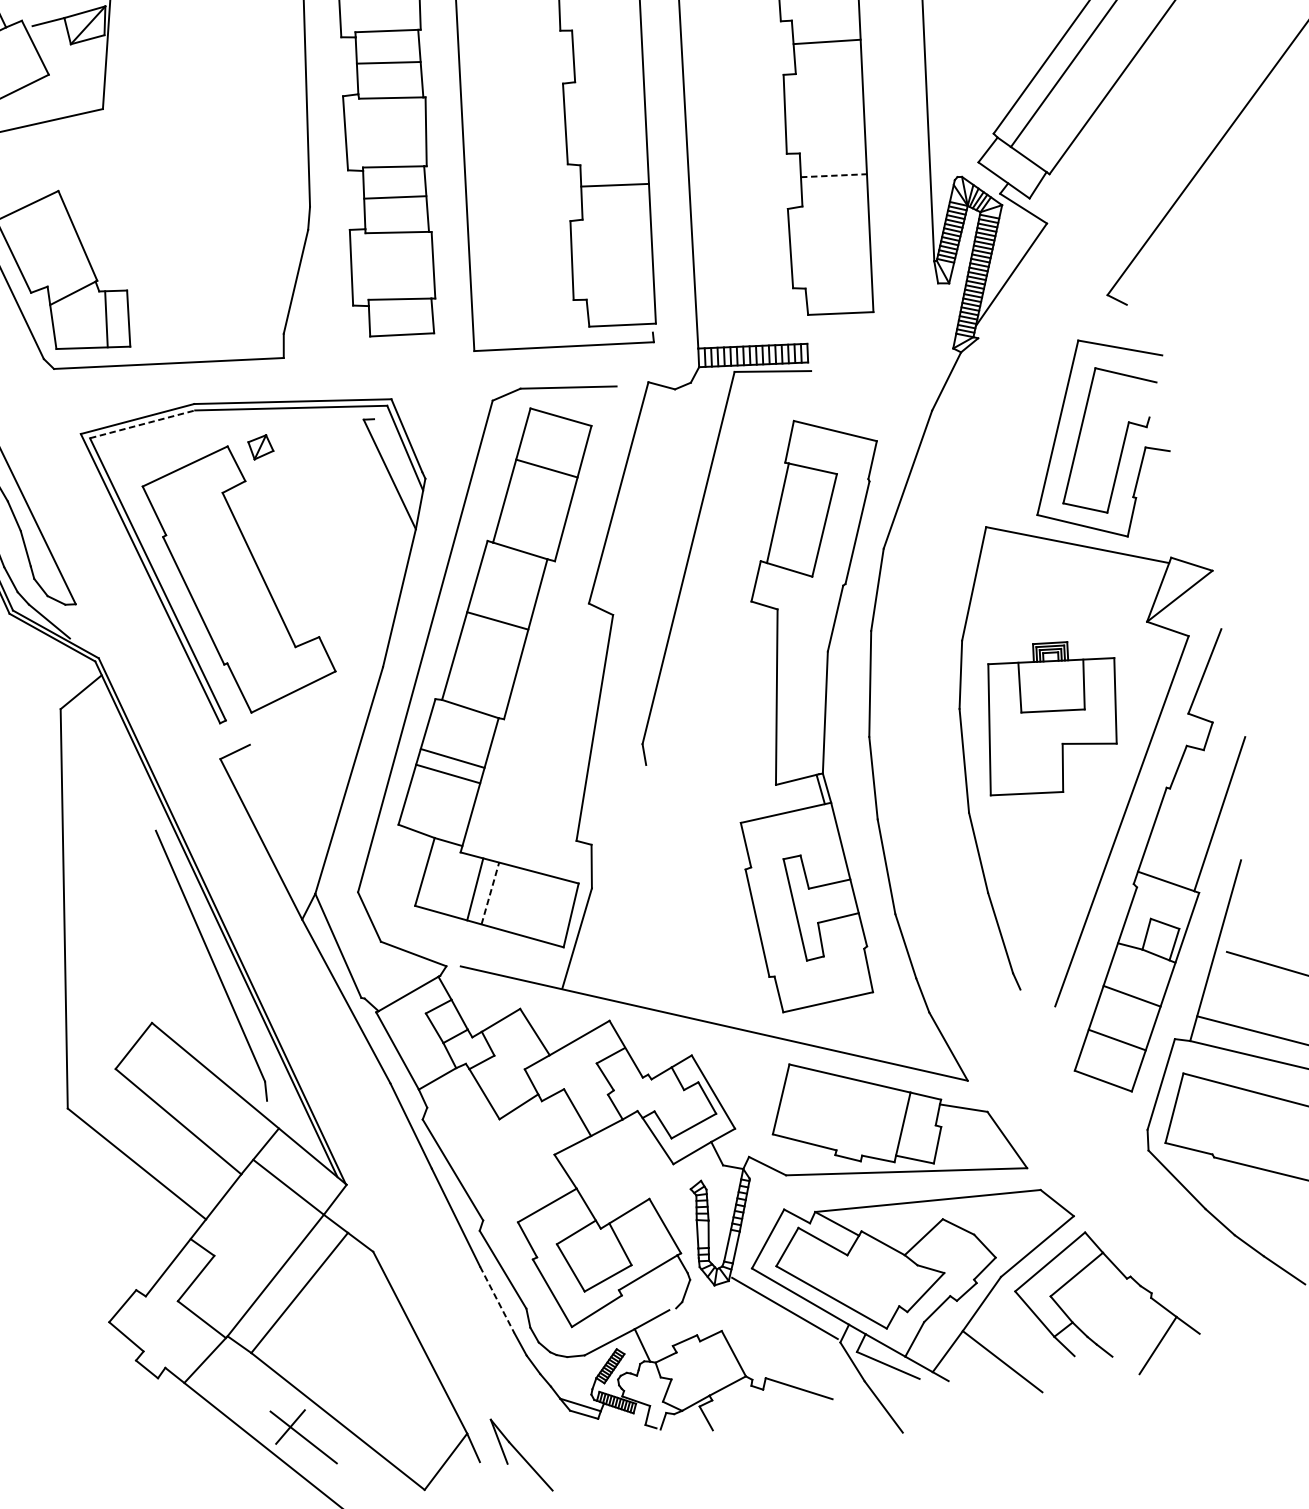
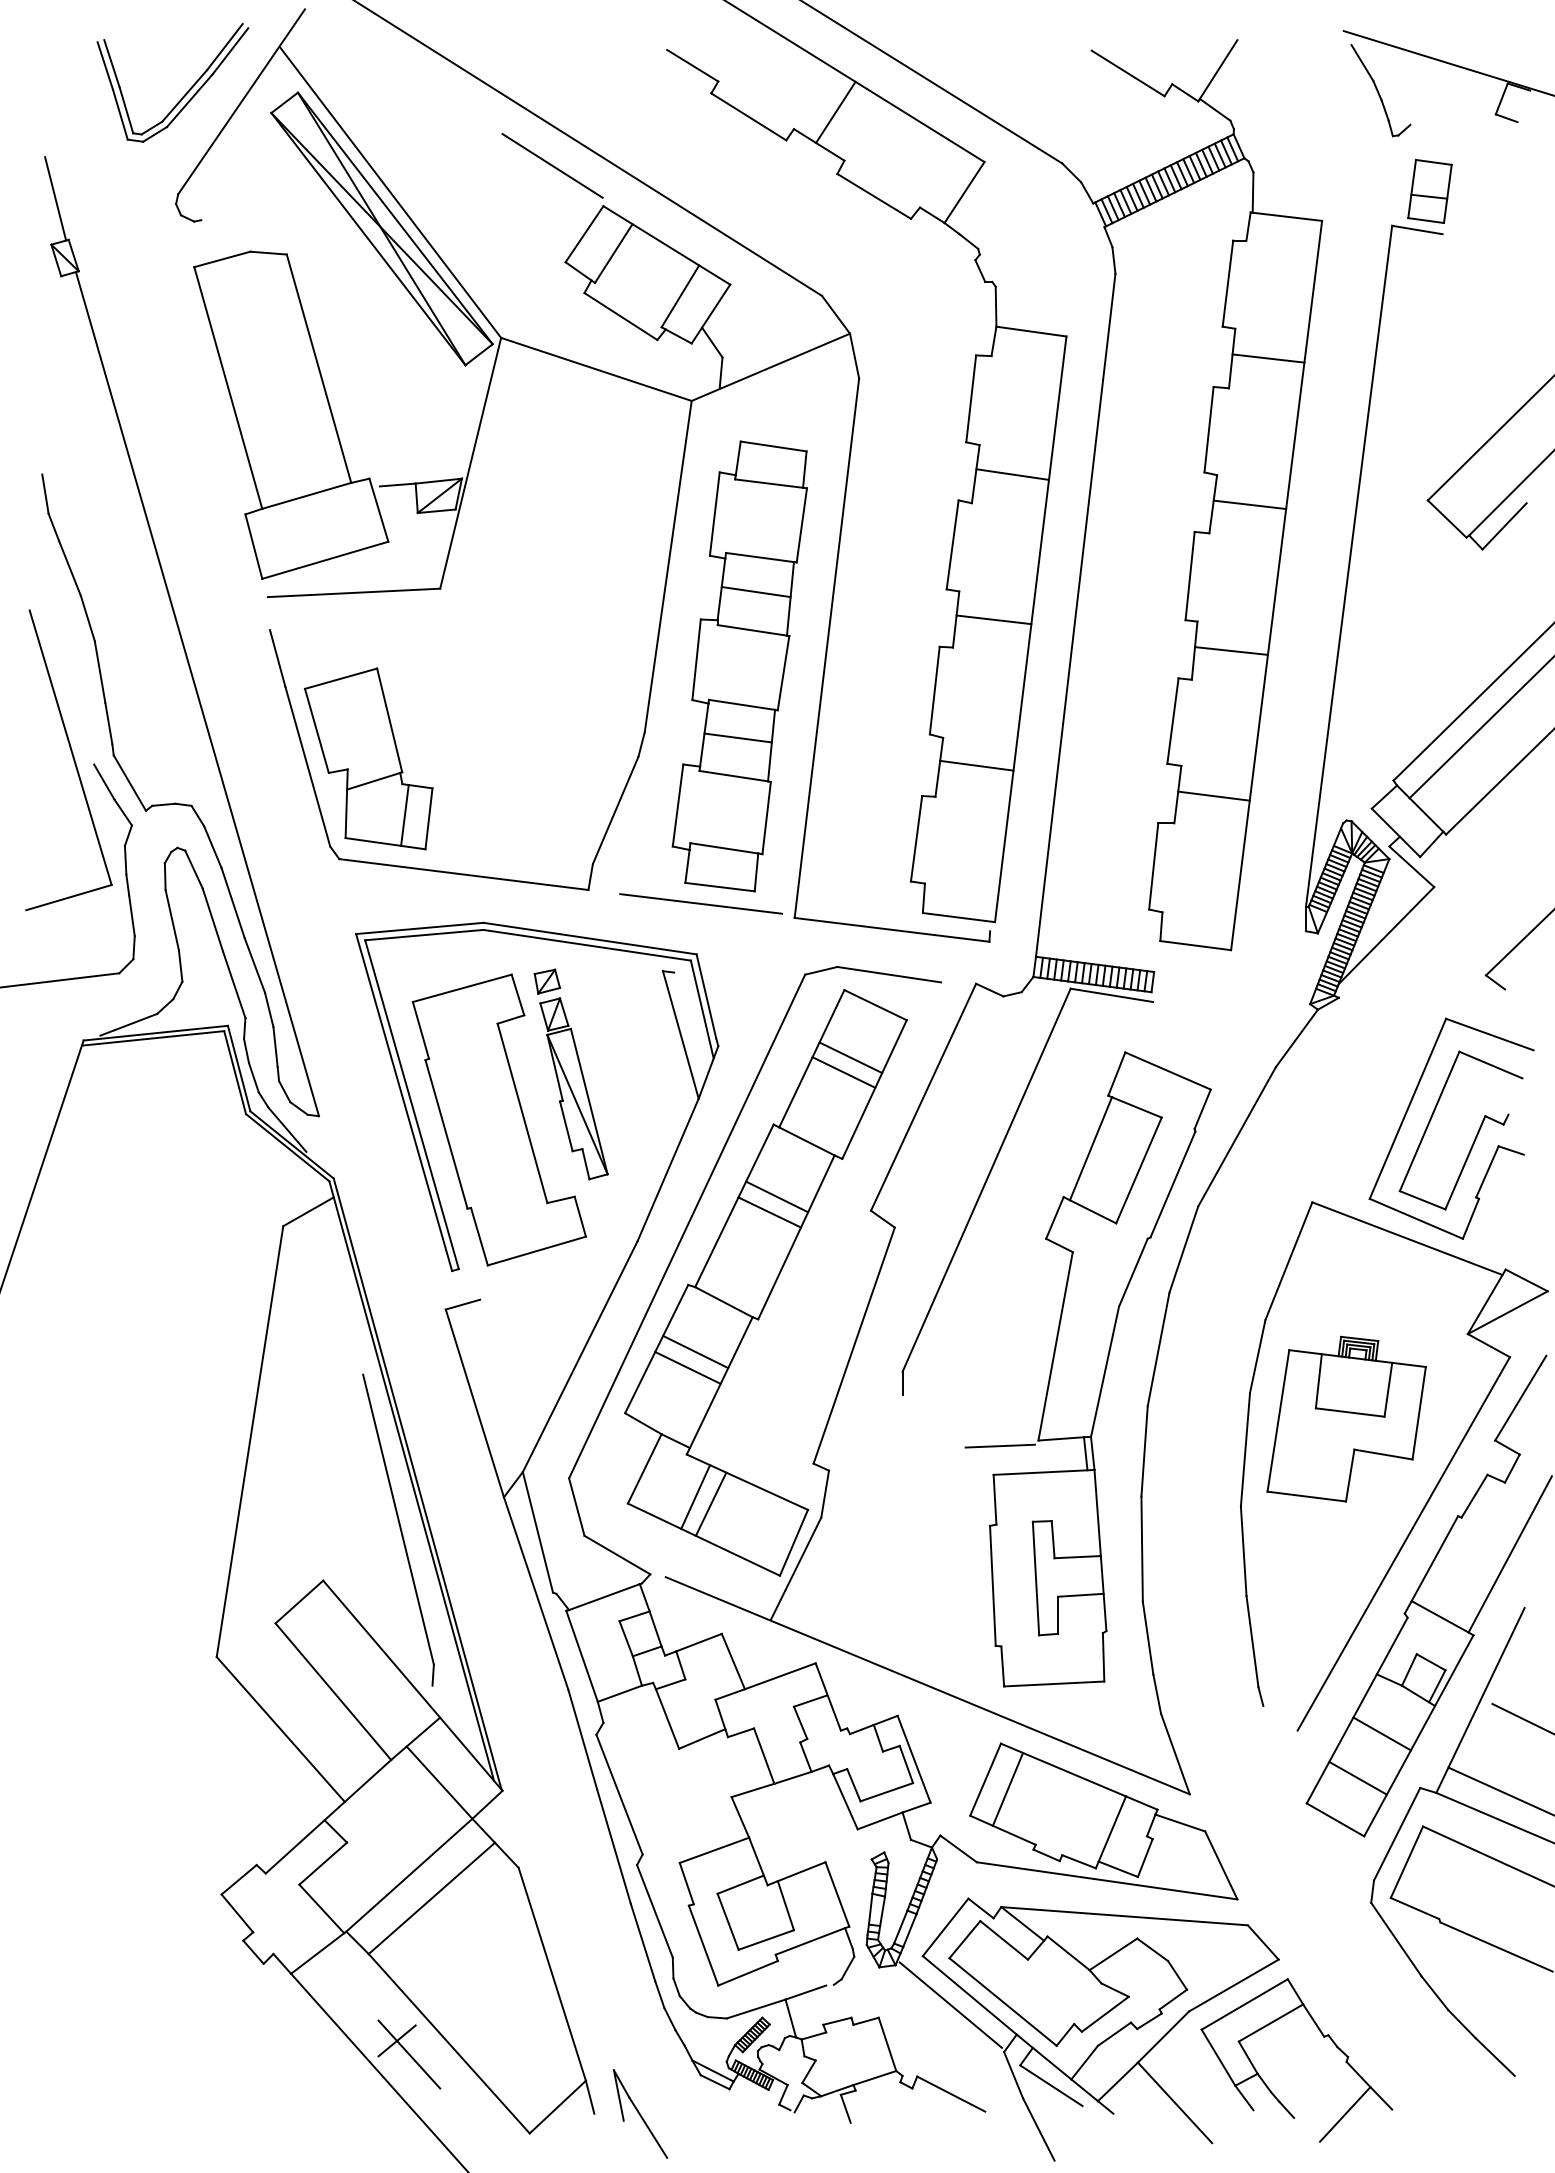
line: (607, 50) -> (993, 619), added
line: (834, 175) -> (1214, 796), dashed -> solid
line: (387, 352) -> (701, 903), added
line: (142, 424) -> (424, 935), dashed -> solid
line: (542, 483) -> (843, 1072), added
part: (301, 539) -> (573, 1088), added
line: (502, 605) -> (777, 1196), added
line: (741, 795) -> (999, 1445), added
line: (490, 892) -> (711, 1503), dashed -> solid
line: (802, 1103) -> (1007, 1788), added
line: (497, 1299) -> (643, 1942), dashed -> solid

